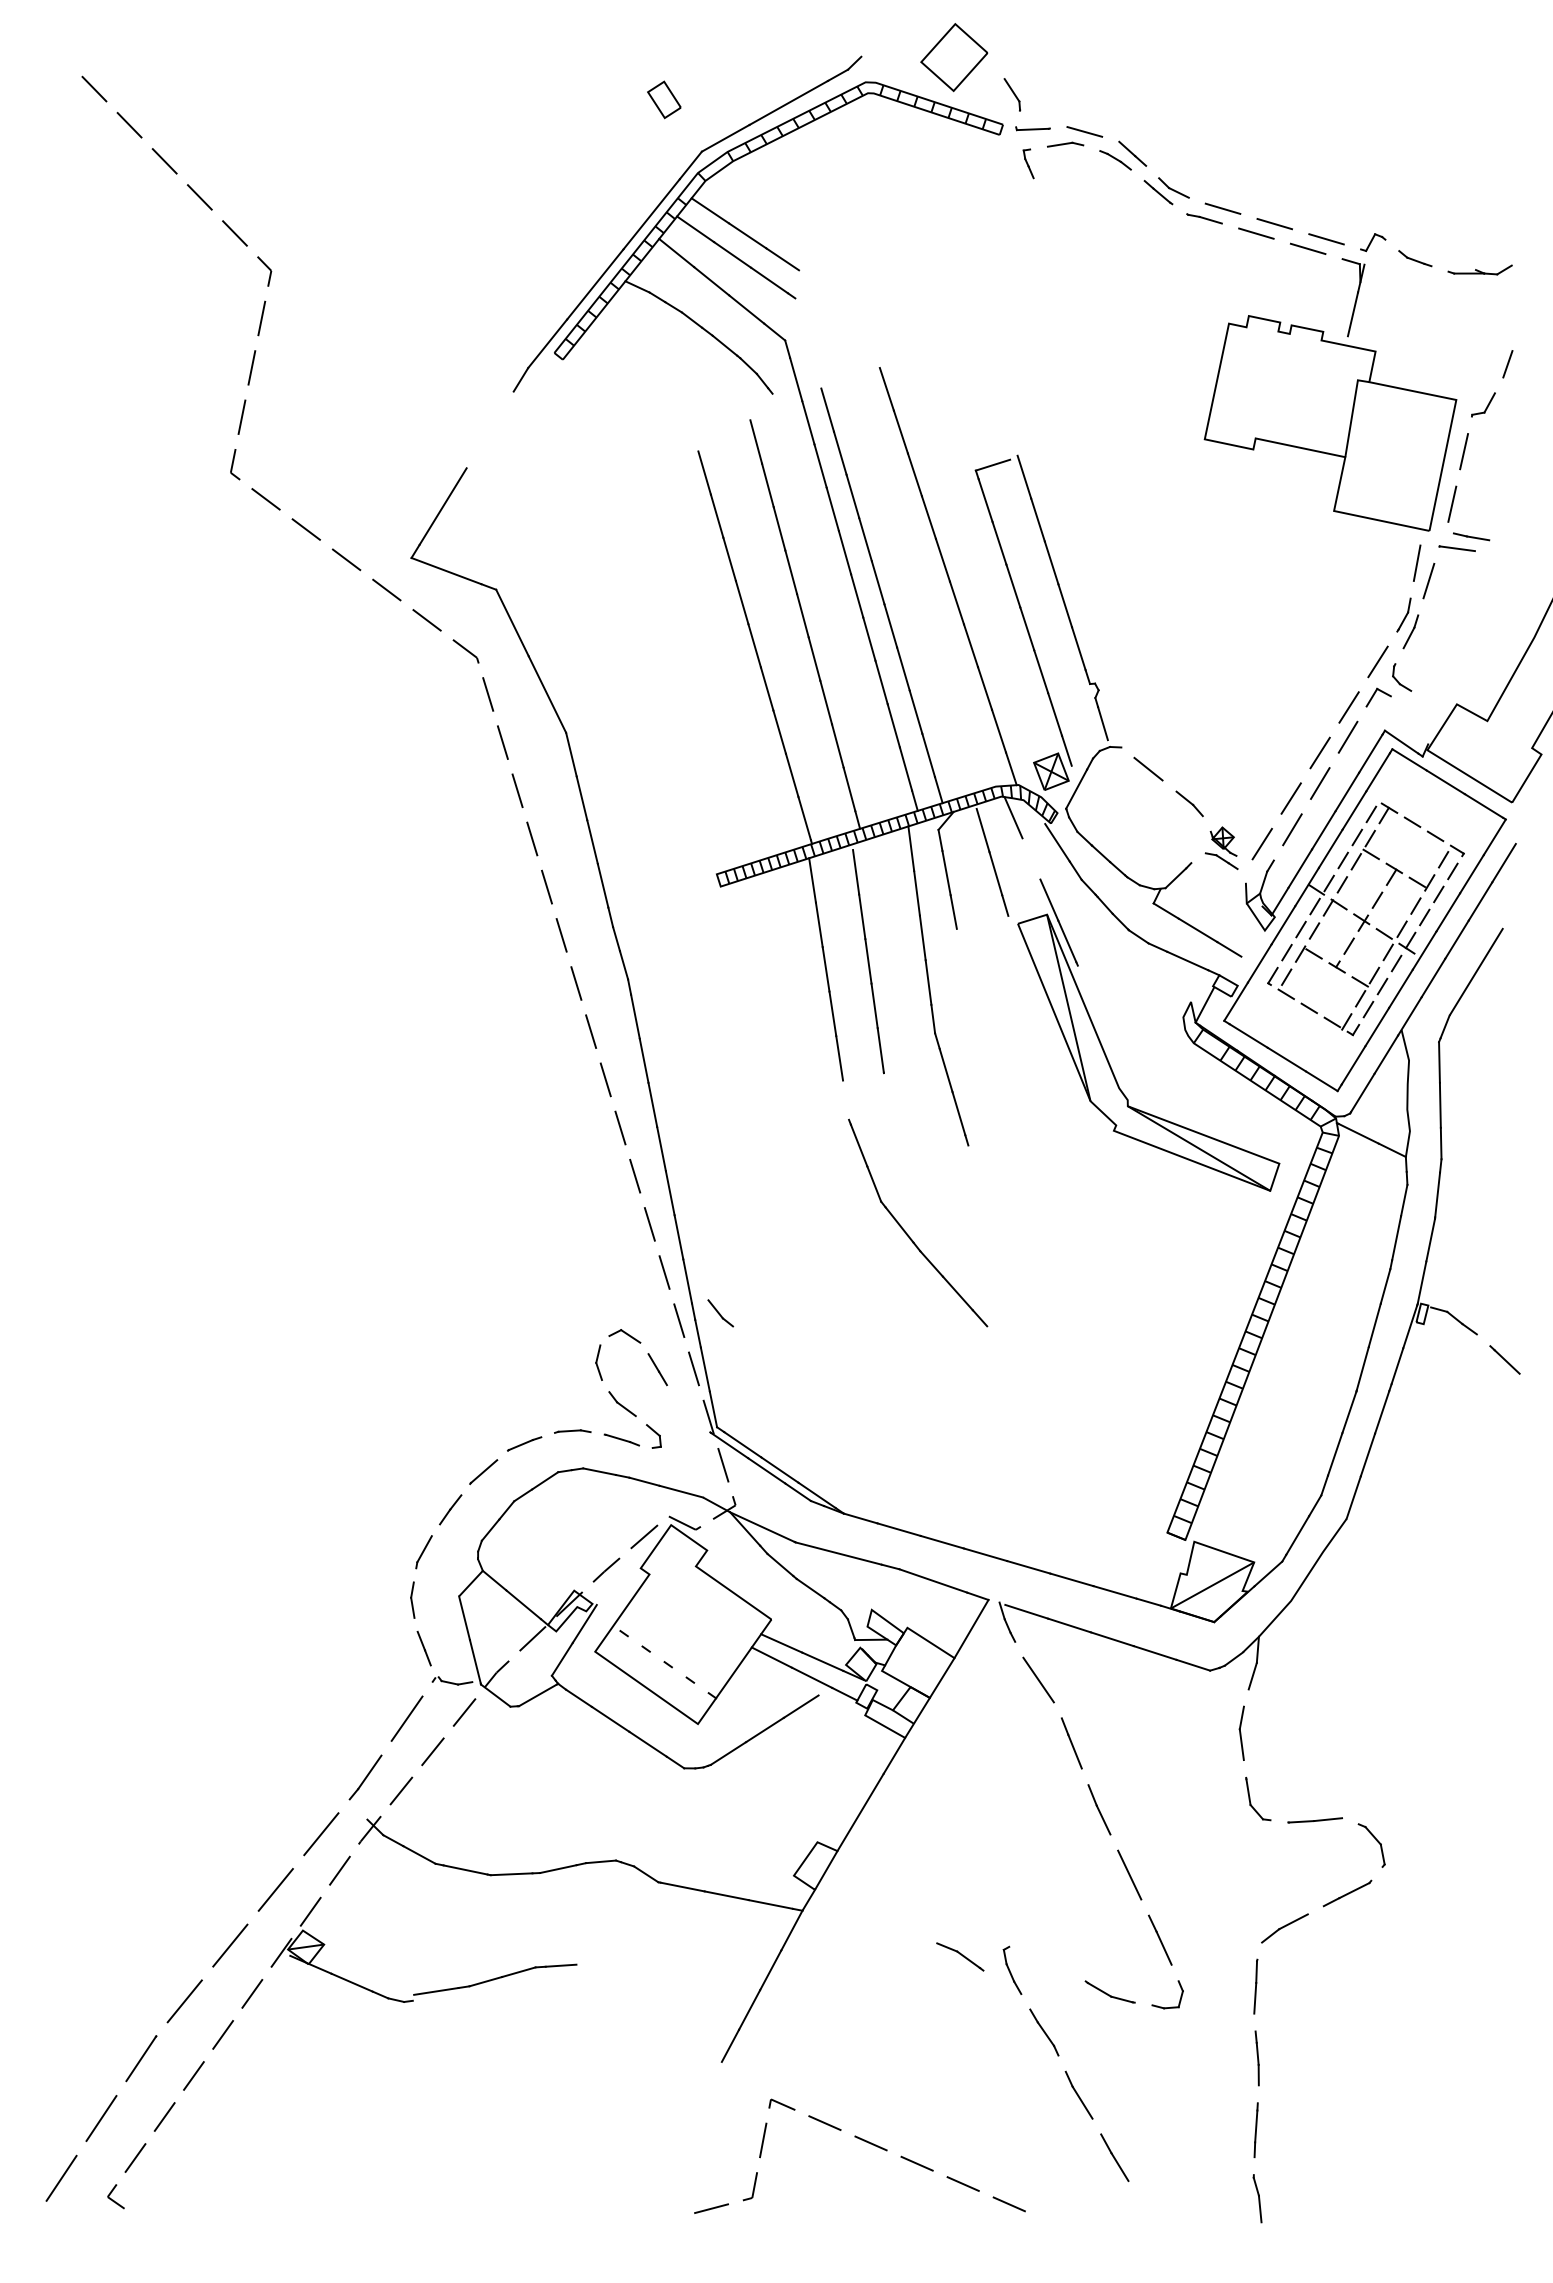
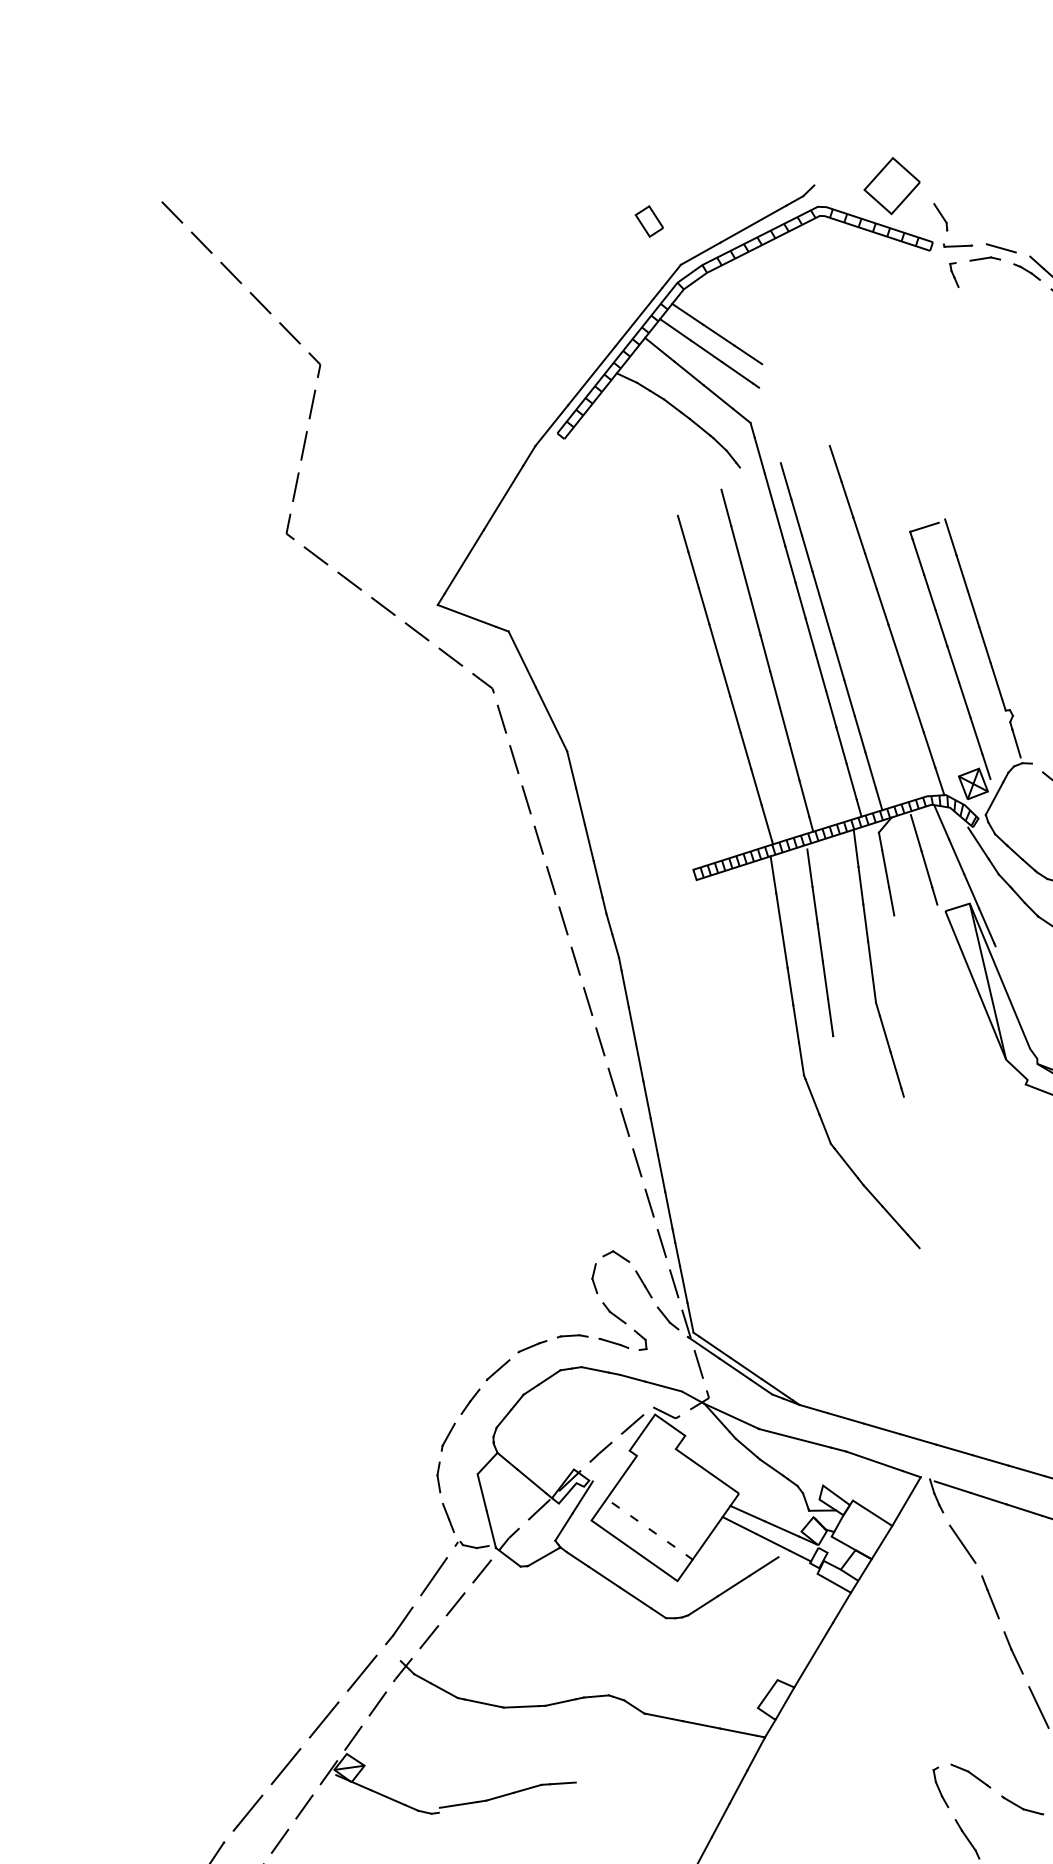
line: (489, 429) -> (503, 497), added
line: (1031, 858) -> (956, 856), added
line: (846, 1099) -> (801, 1058), added
part: (720, 1313) -> (667, 1318), moved
part: (960, 1956) -> (970, 1775), moved

